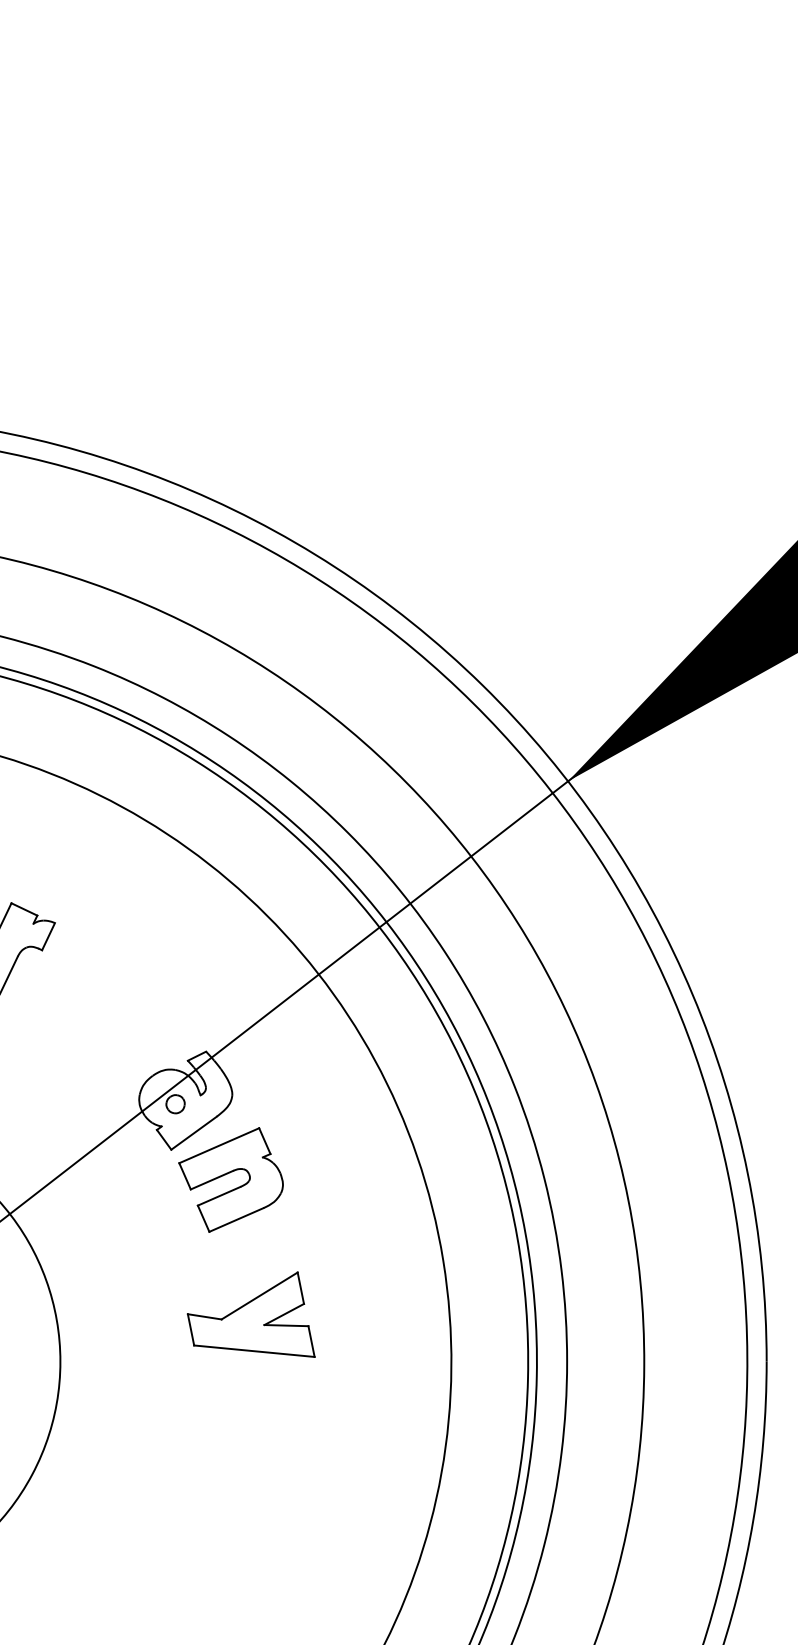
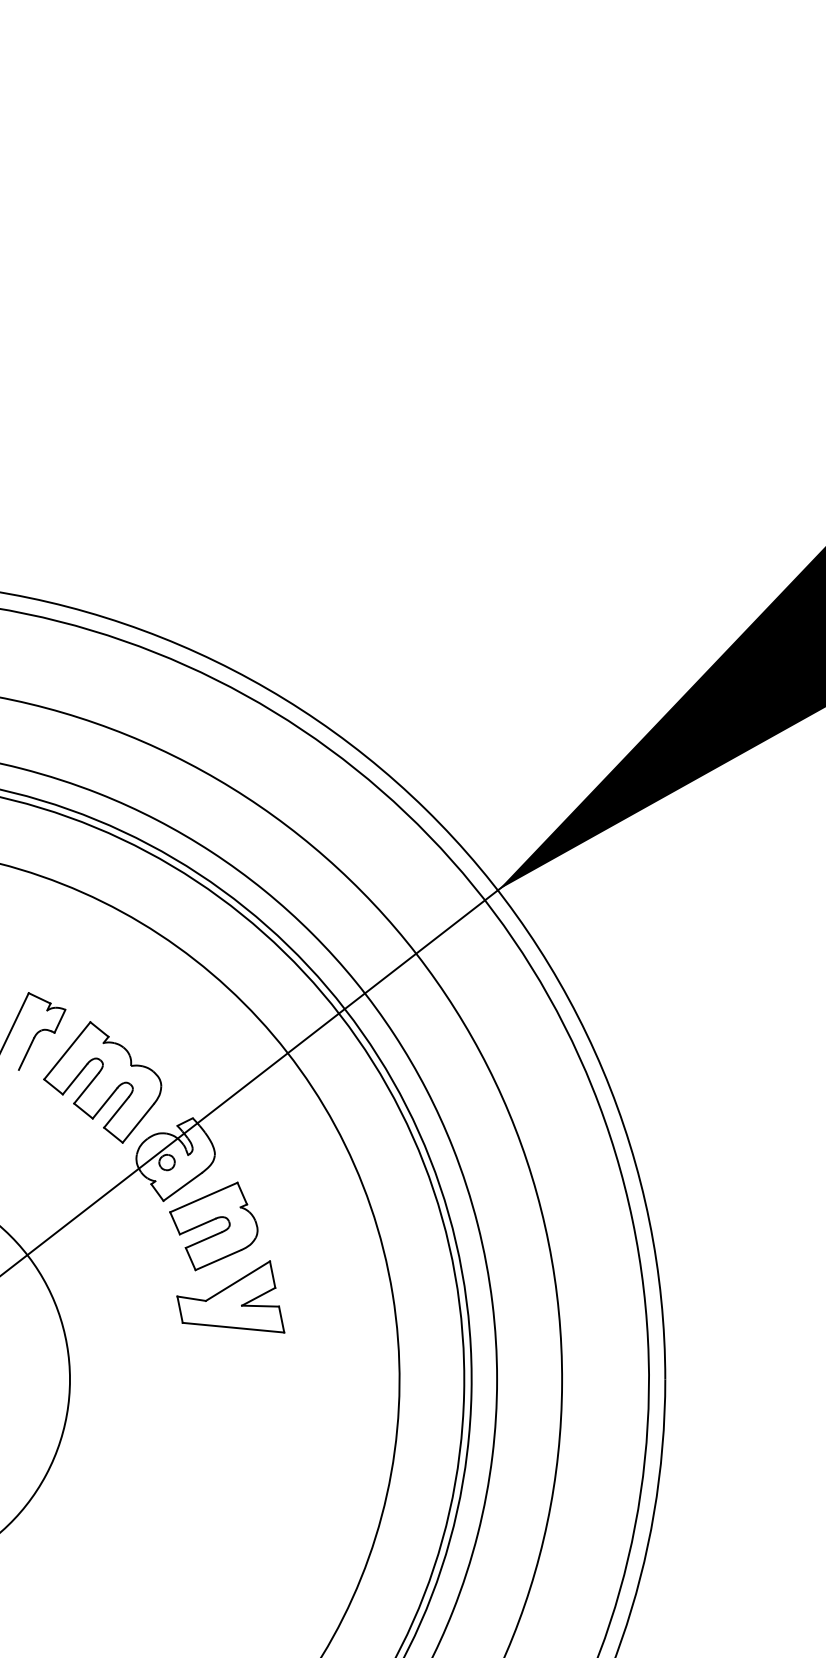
part: (98, 1009) -> (102, 1082), added
part: (250, 1314) -> (230, 1296), moved

